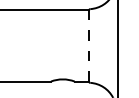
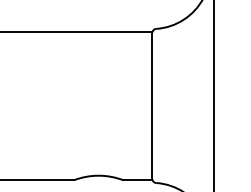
line: (88, 45) -> (152, 104), dashed -> solid

